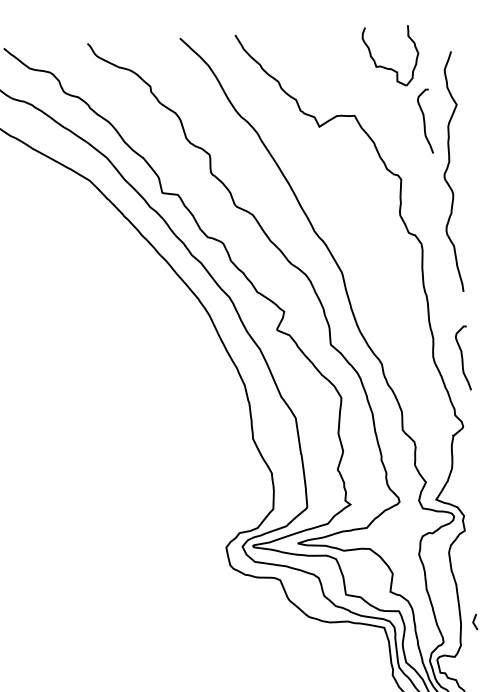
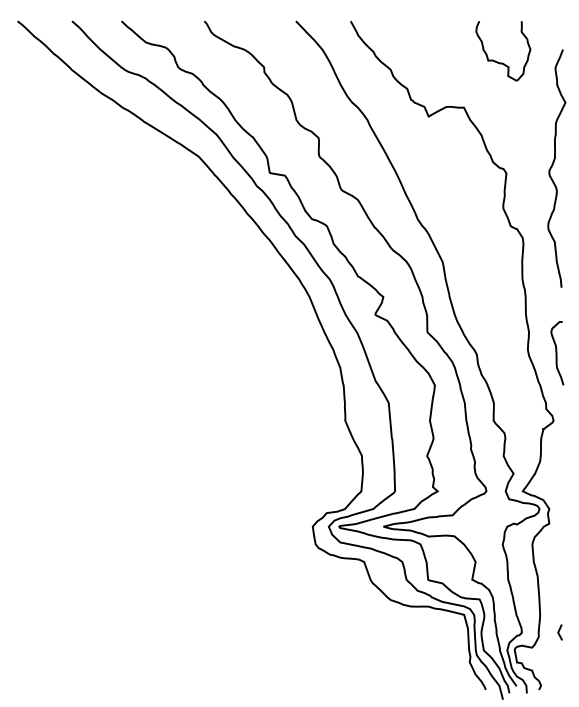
curve: (425, 121) -> (533, 117), removed
line: (474, 622) -> (559, 632), moved

